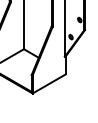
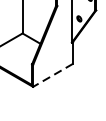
line: (48, 84) -> (52, 76), solid -> dashed

